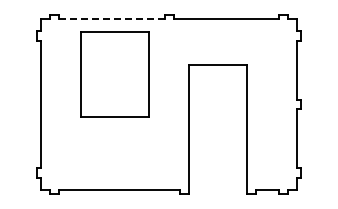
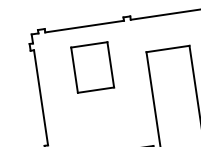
line: (112, 19) -> (84, 26), dashed -> solid
part: (114, 74) -> (92, 67), size x0.71

